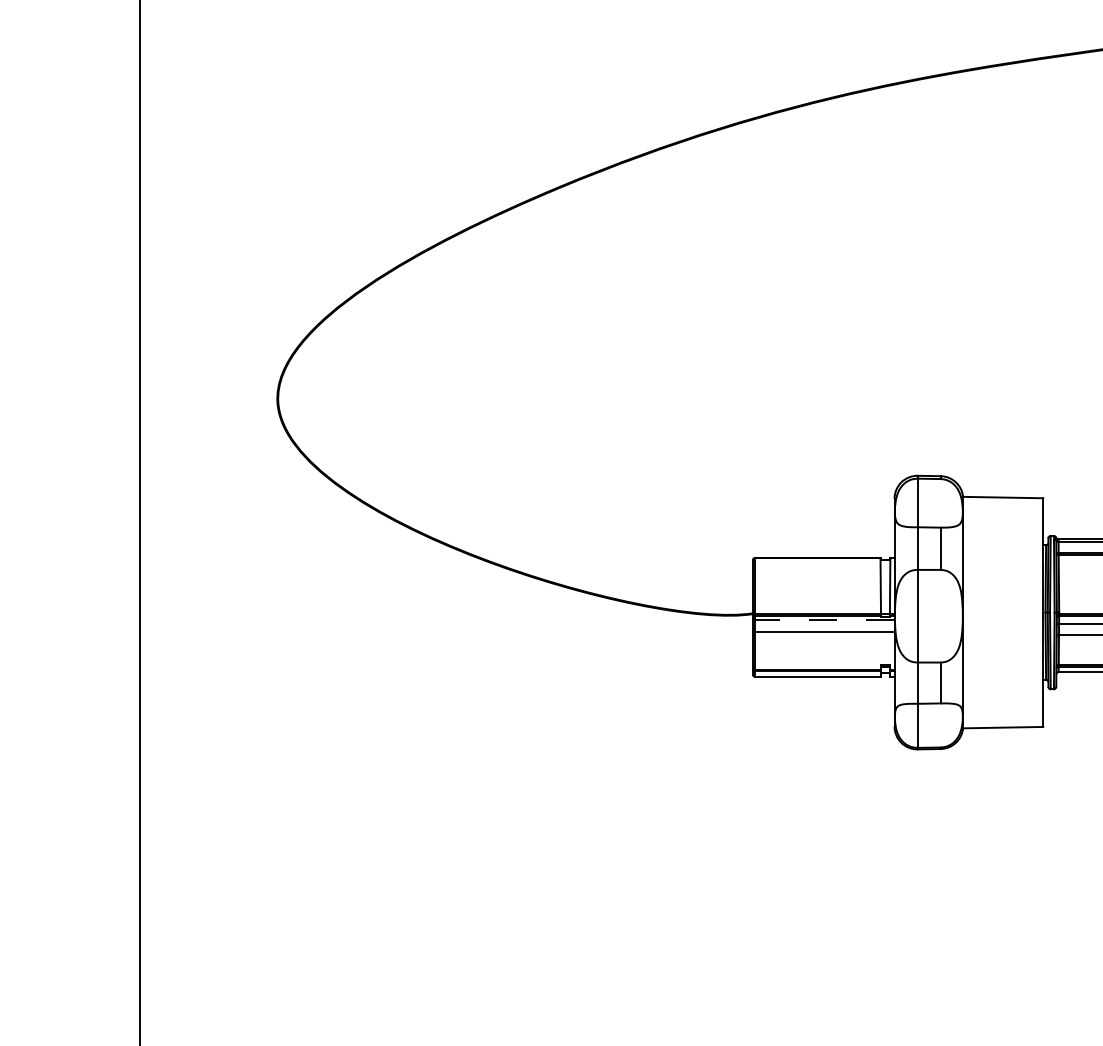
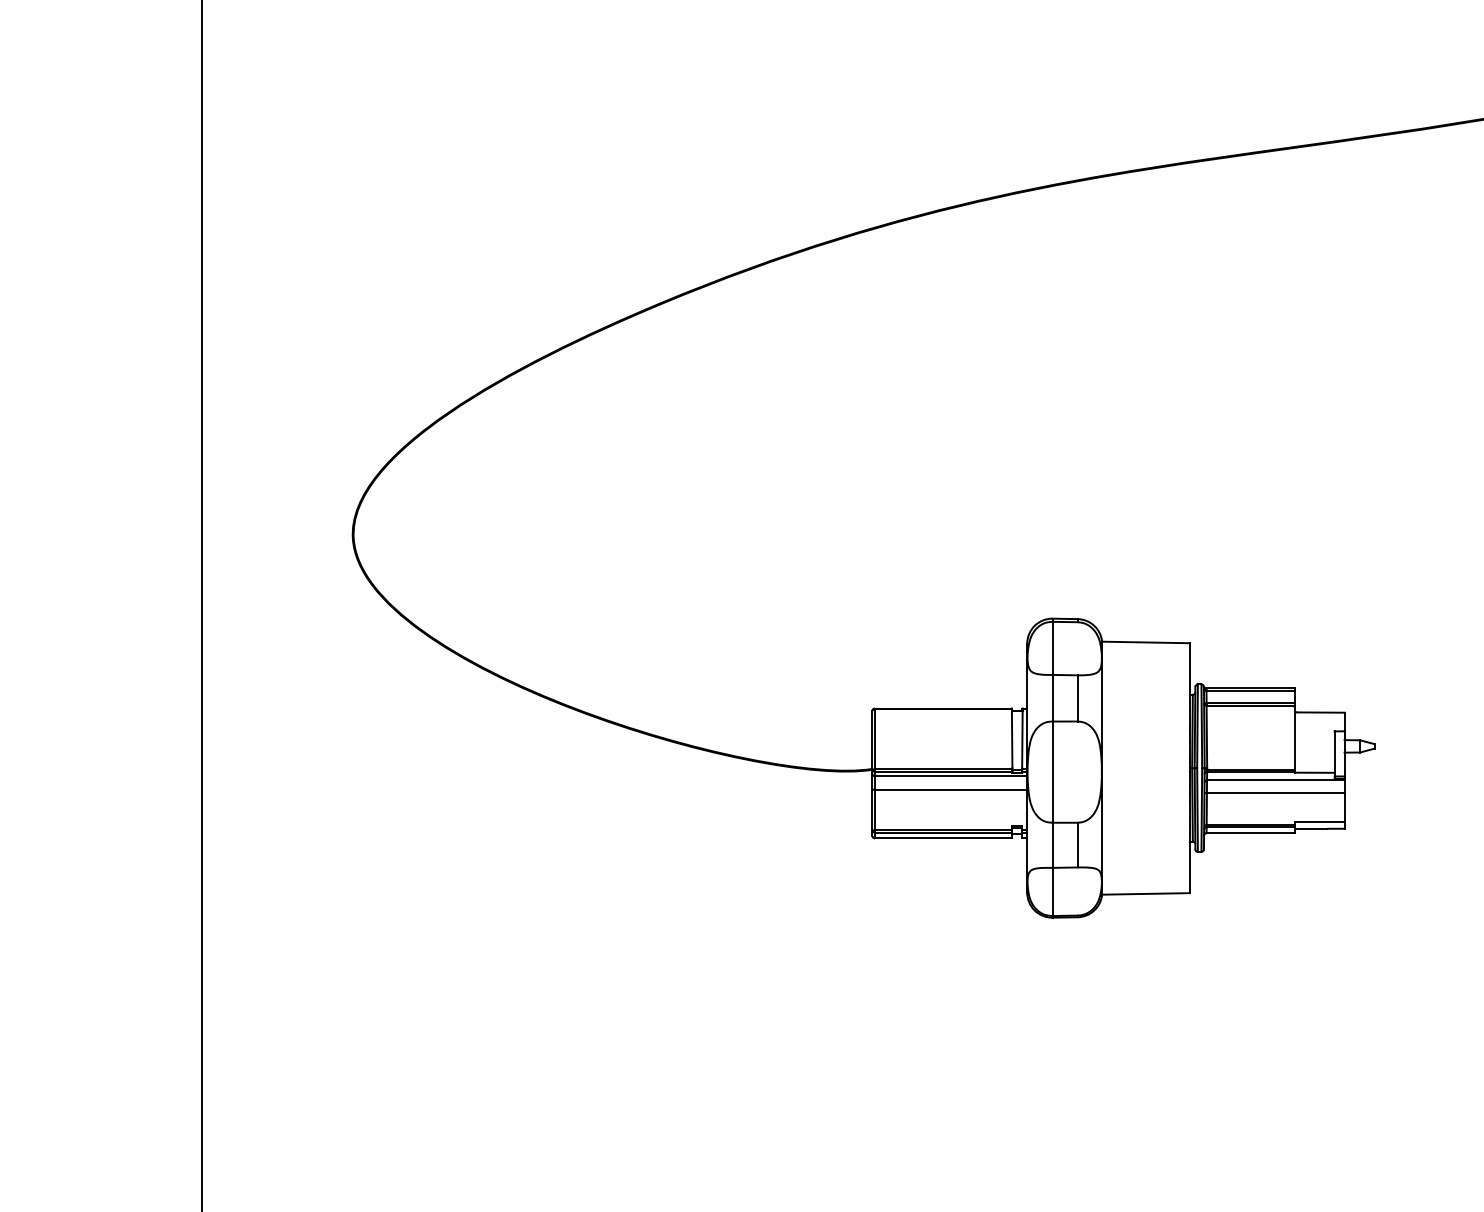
line: (824, 620) -> (950, 776), dashed -> solid

